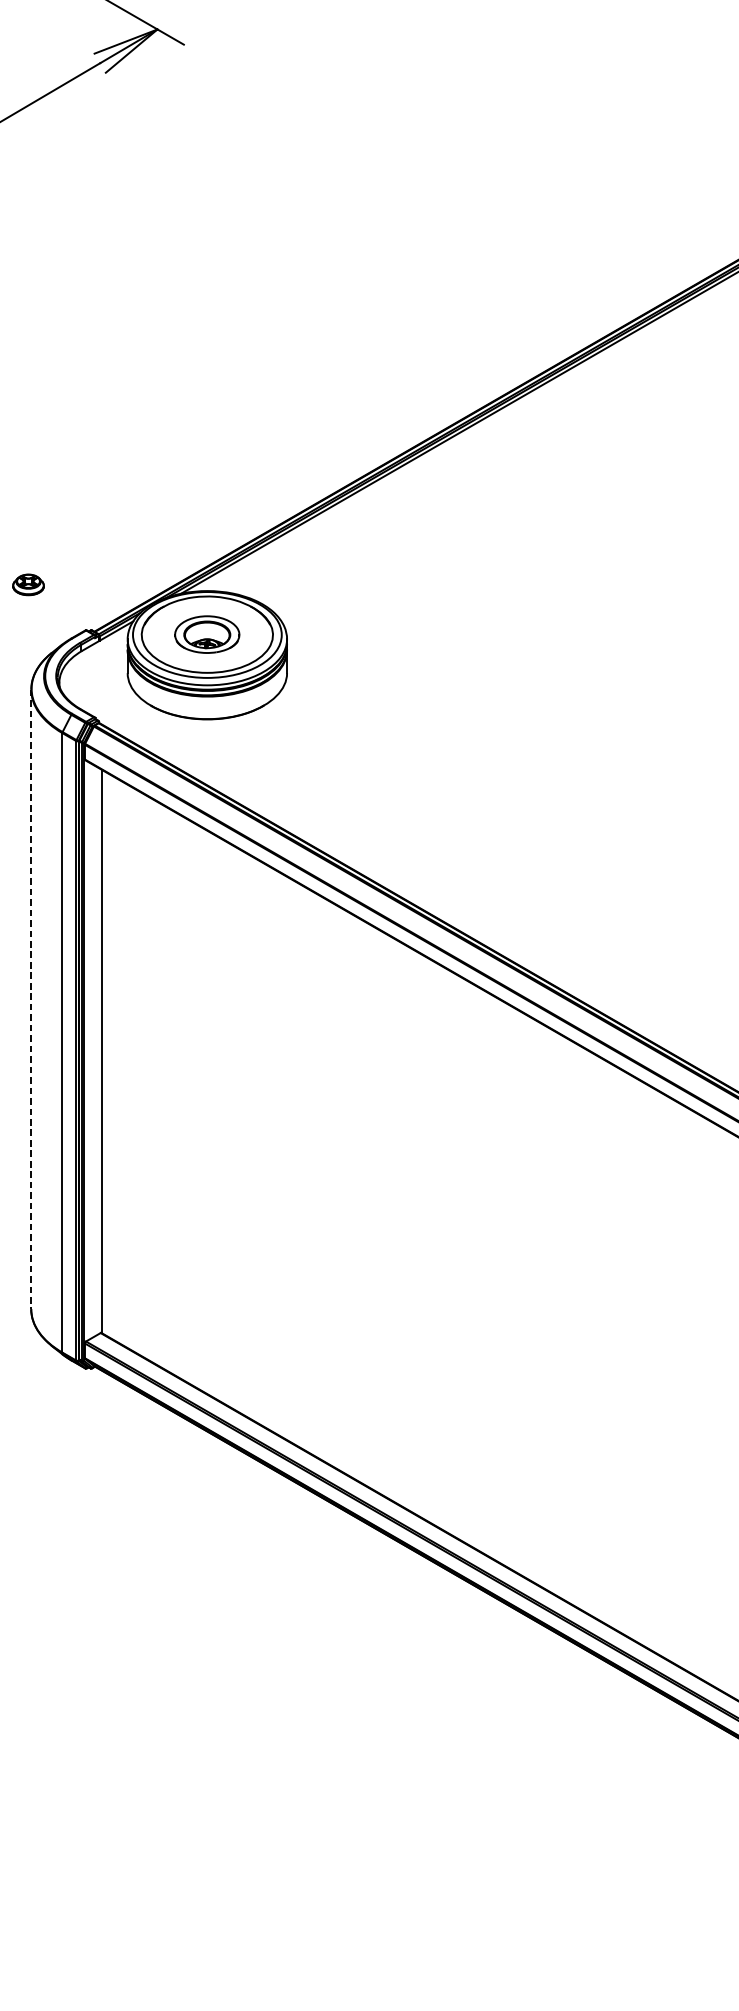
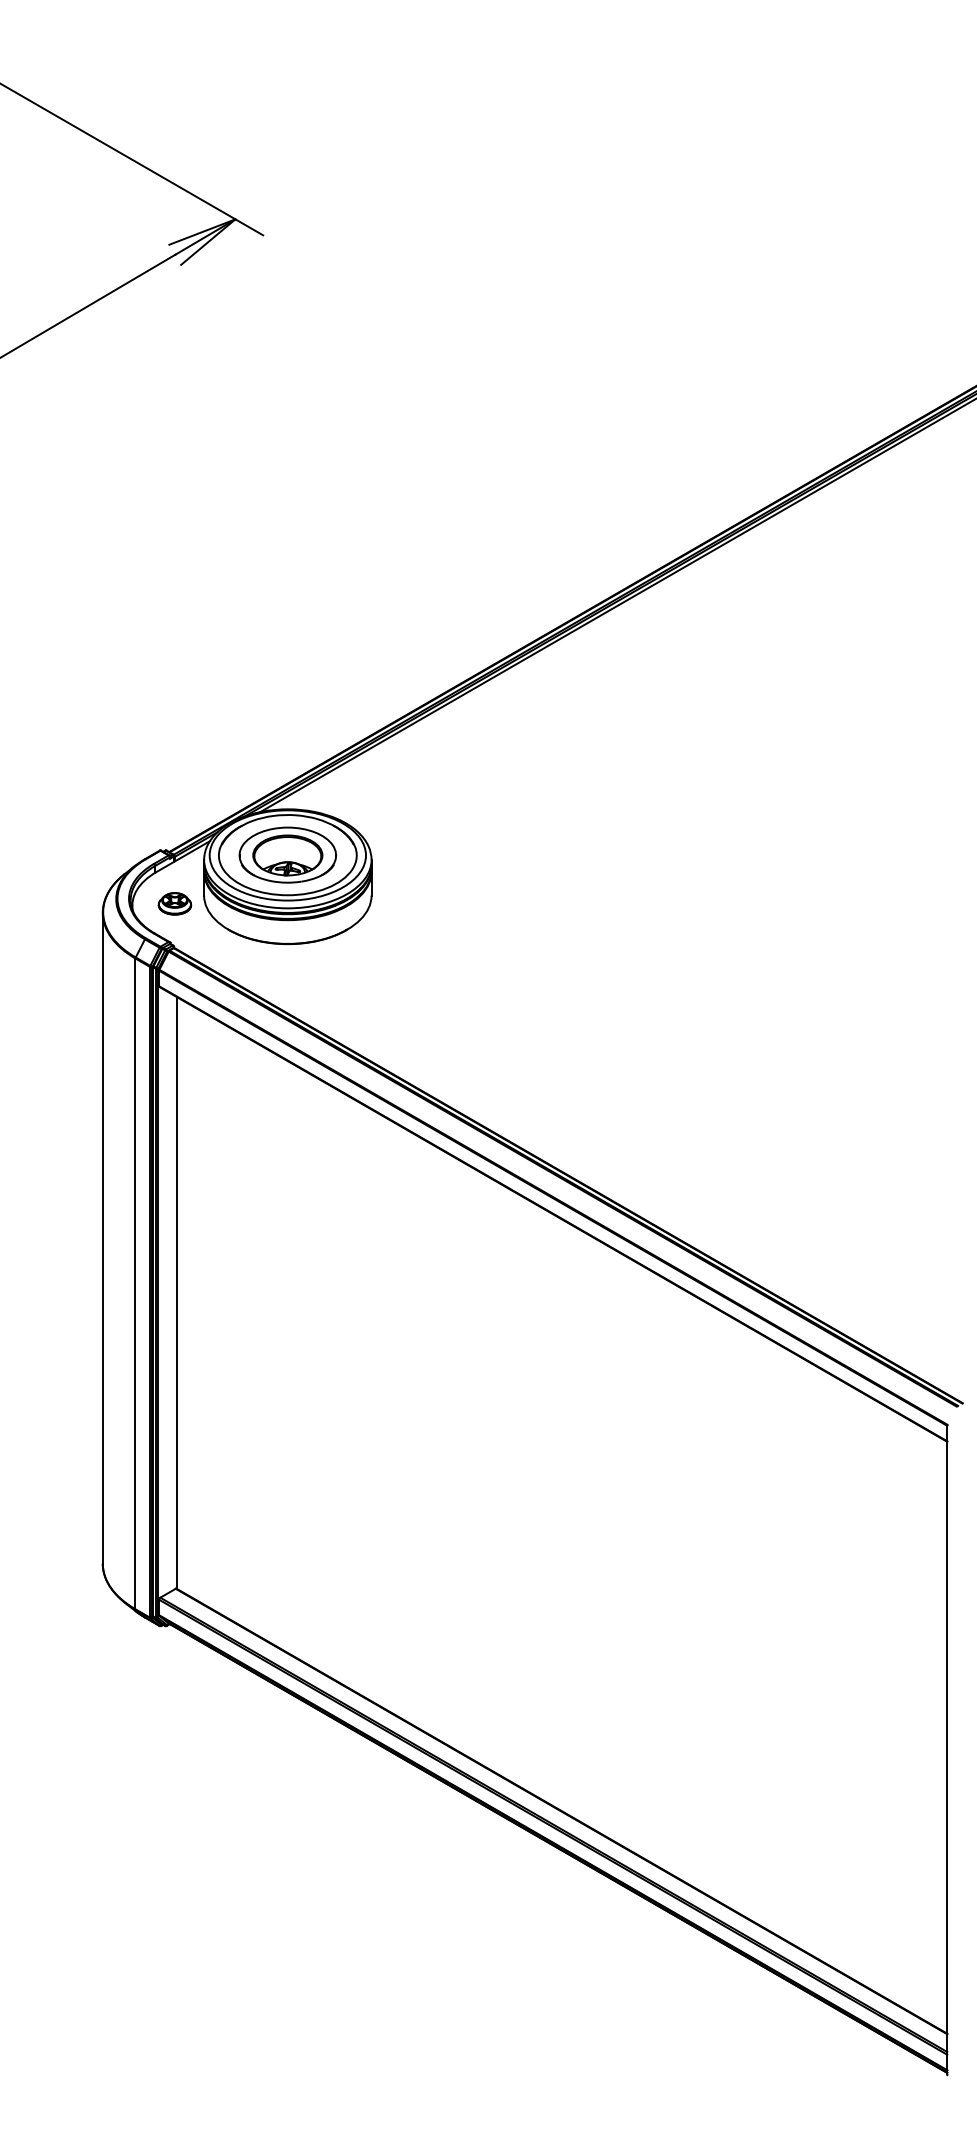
part: (28, 584) -> (174, 903), moved
part: (207, 634) -> (287, 854), size x1.43
line: (30, 999) -> (102, 1238), dashed -> solid

